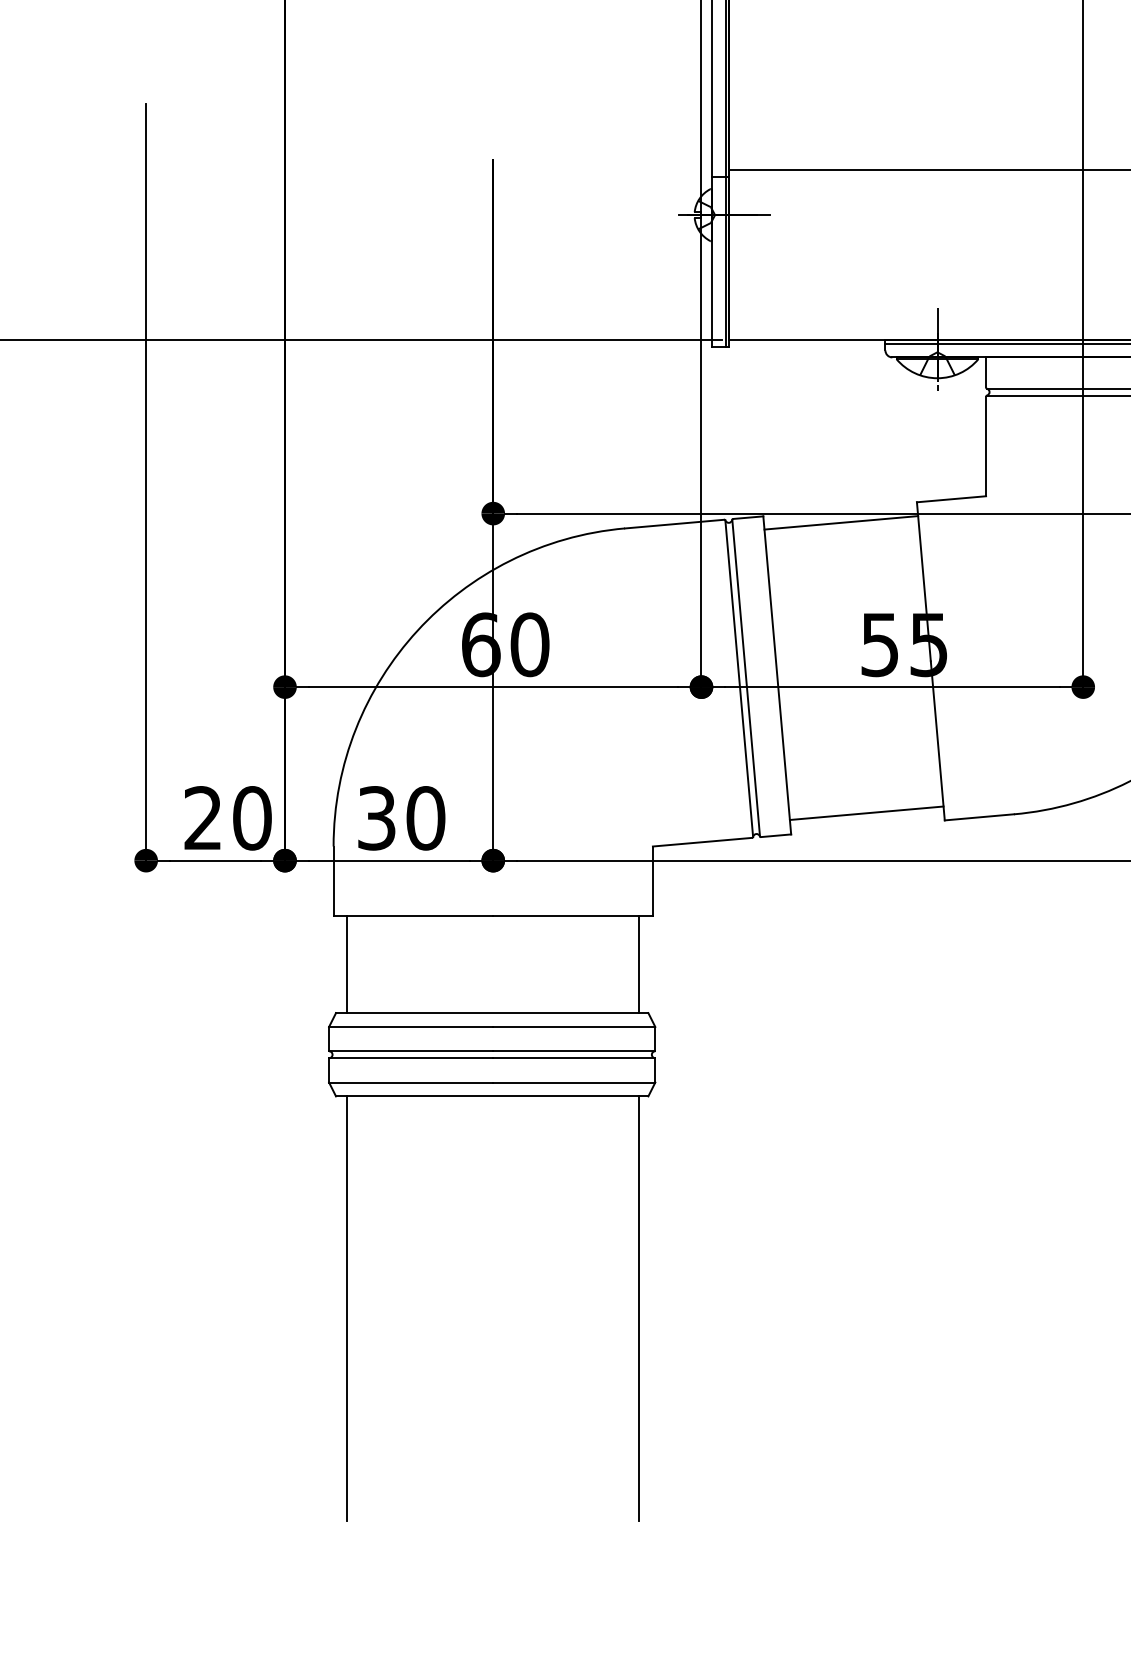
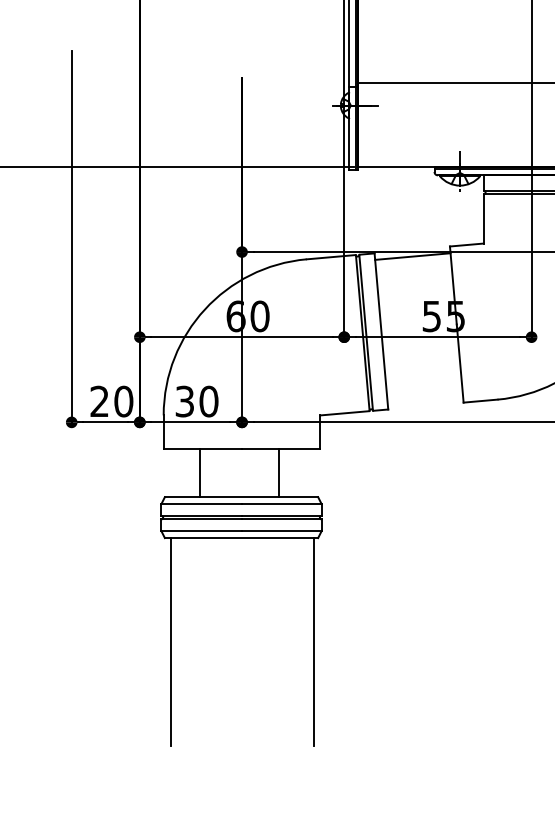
line: (867, 812) -> (425, 398), removed
line: (347, 964) -> (199, 473), moved
line: (638, 964) -> (278, 473), moved

